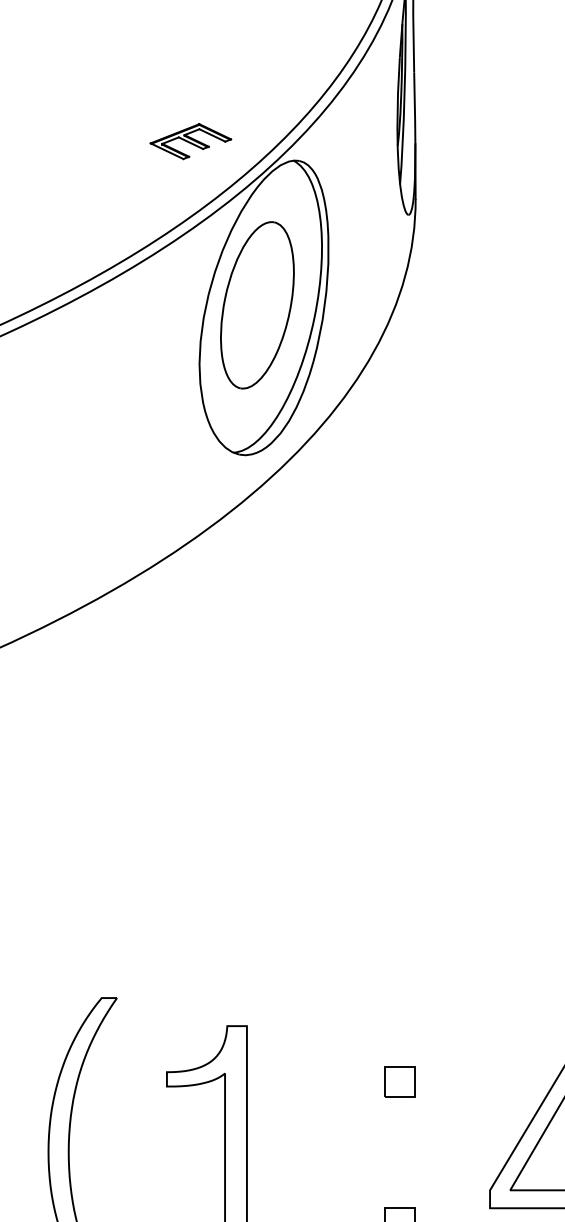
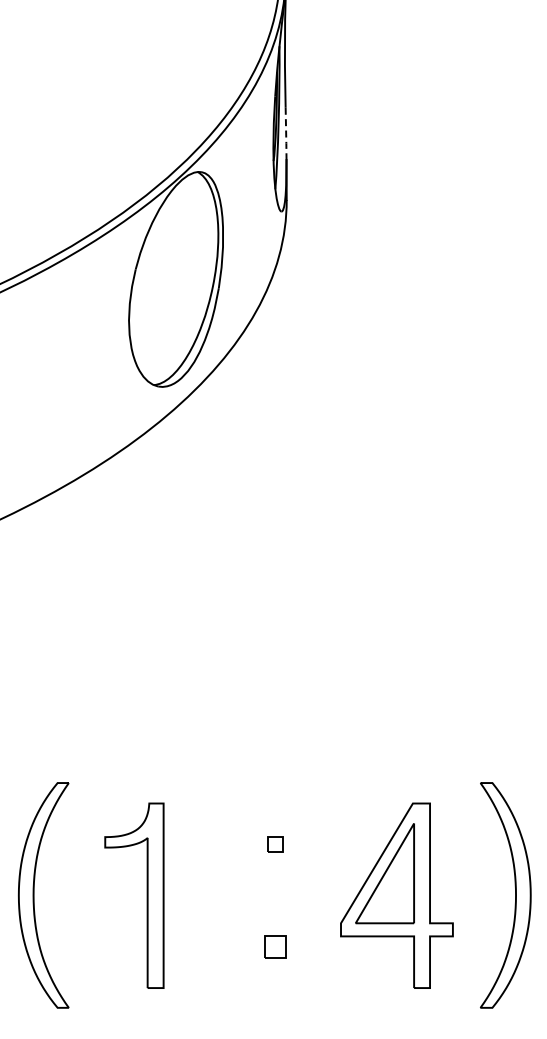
line: (415, 109) -> (286, 134), solid -> dashed
part: (190, 140) -> (122, 157), removed
part: (256, 305) -> (170, 277), removed
part: (400, 1082) -> (275, 844), size x0.7

